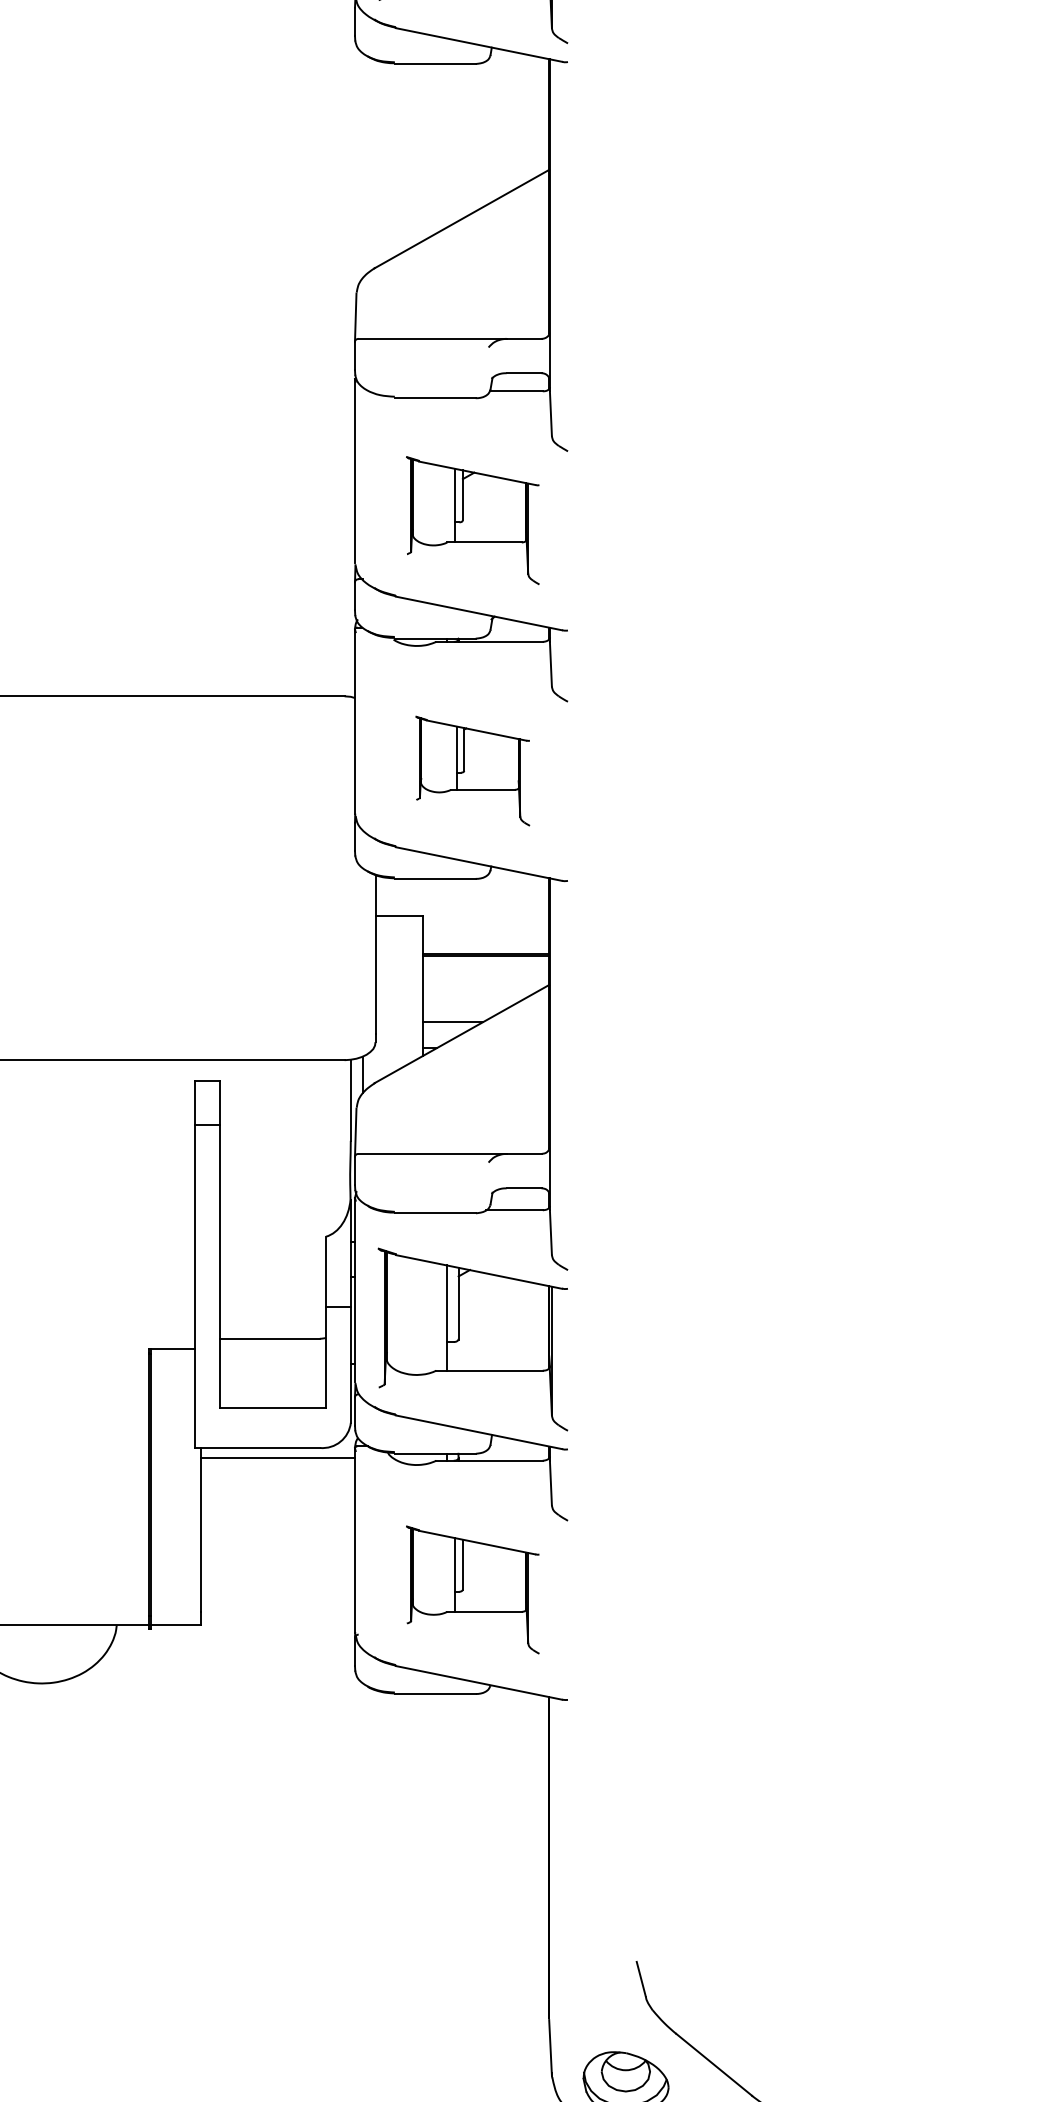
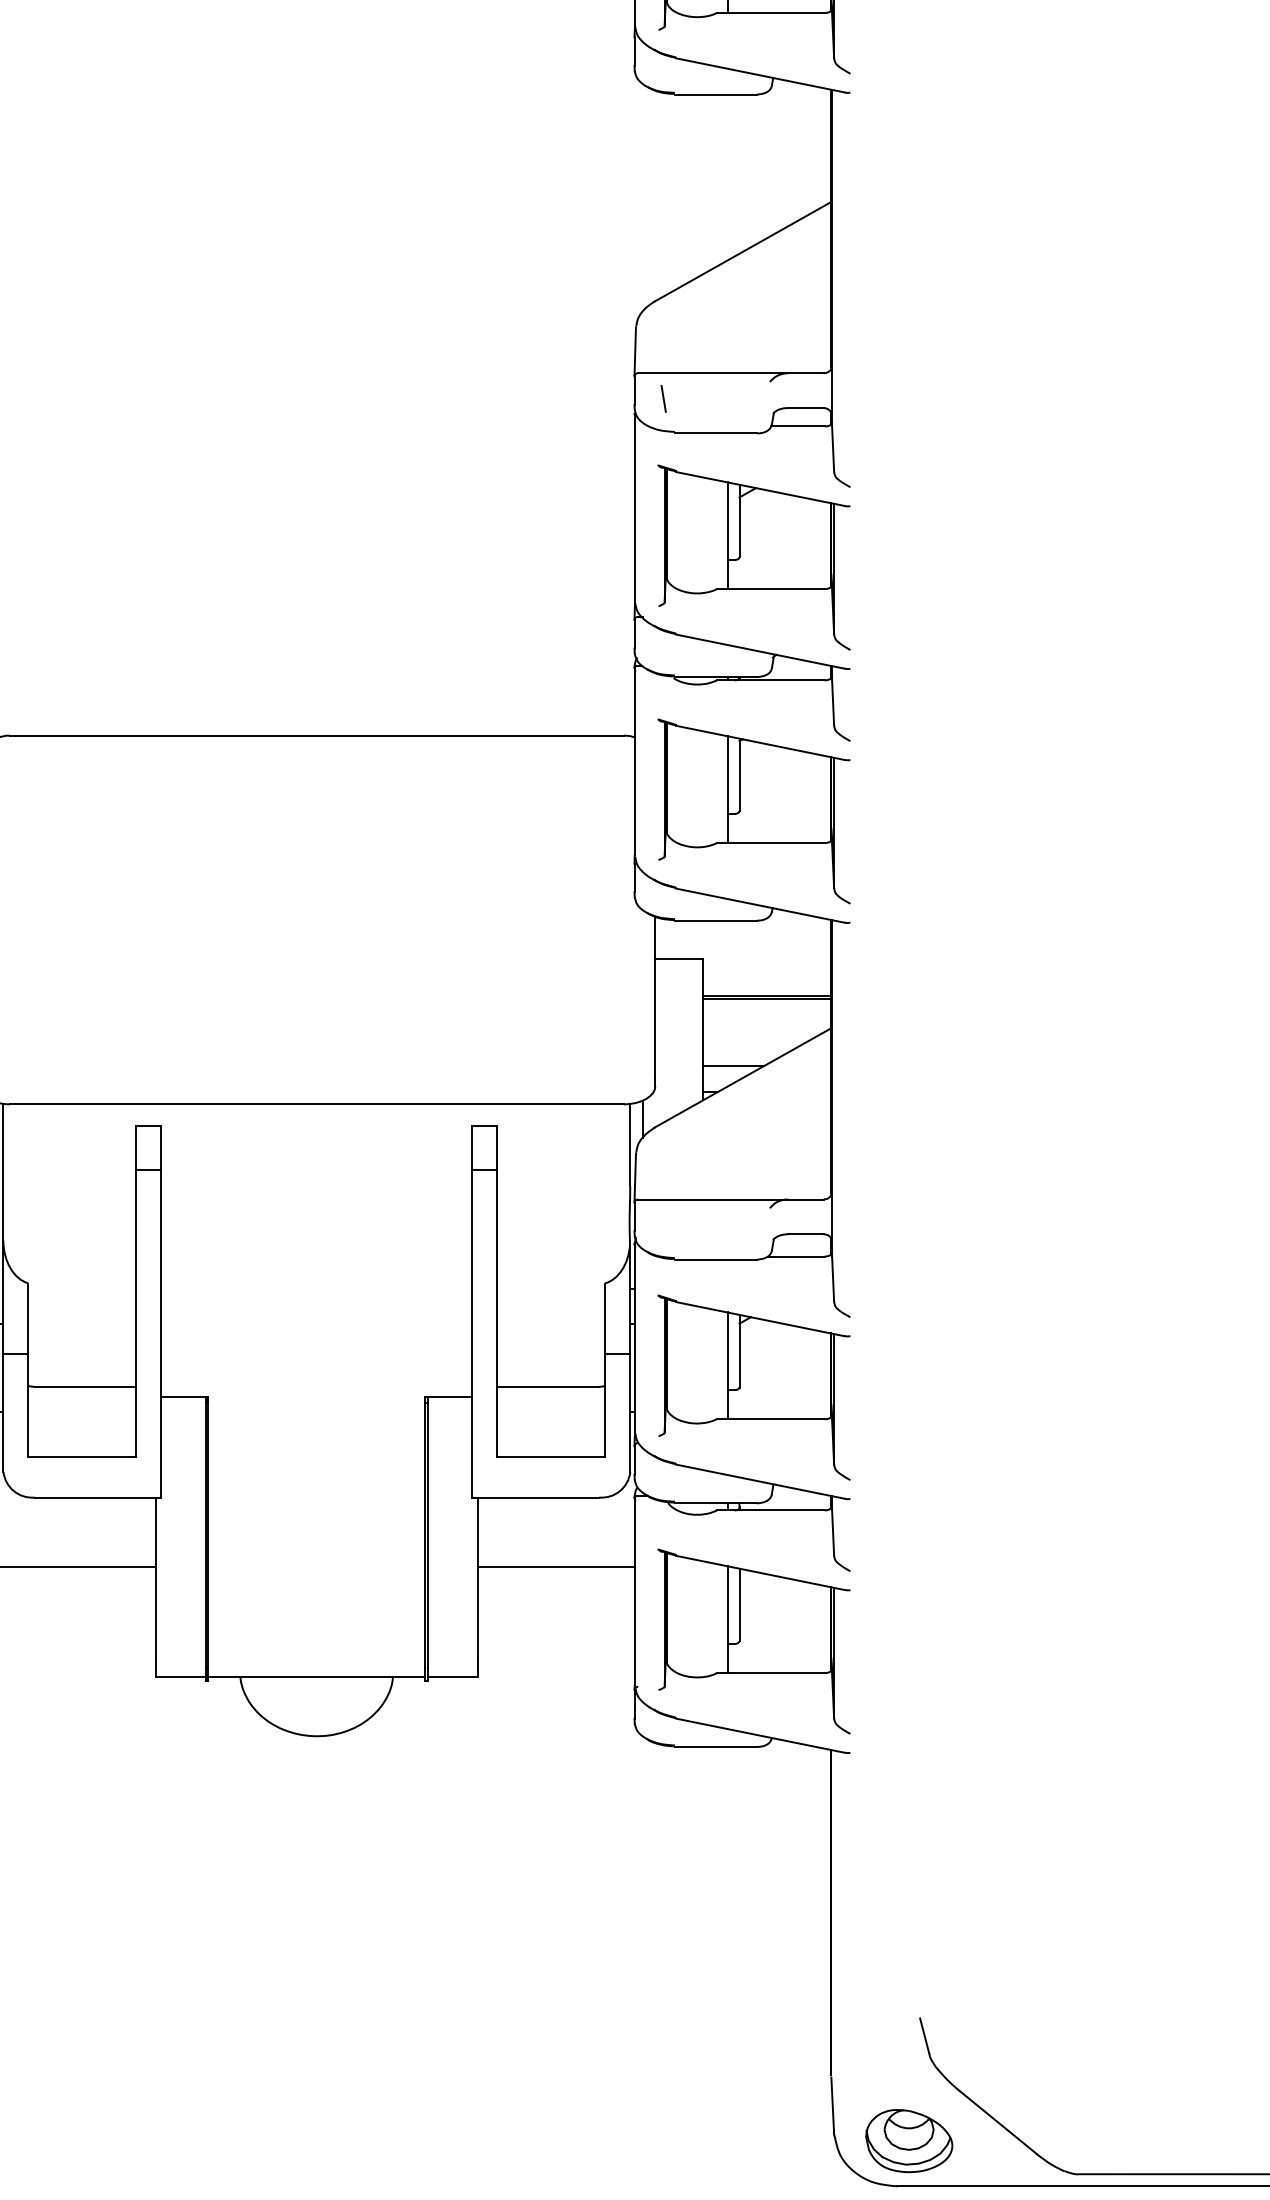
line: (383, 363) -> (663, 398), added
part: (472, 520) -> (753, 557), size x1.43
part: (472, 771) -> (753, 811), size x1.67
line: (278, 1457) -> (556, 1566), moved
part: (472, 1589) -> (753, 1641), size x1.43

